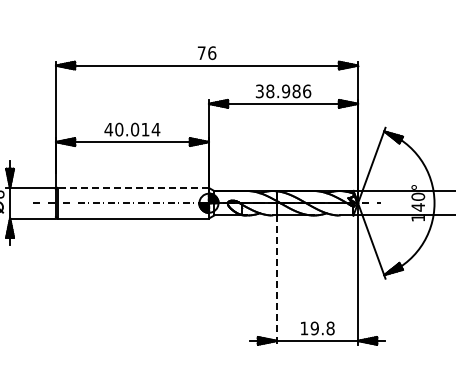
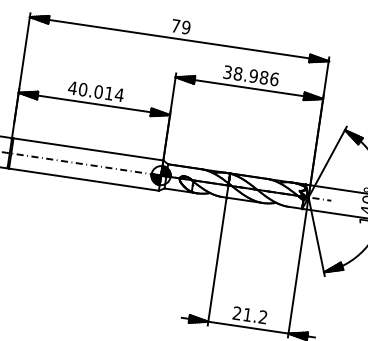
text: (212, 52) -> (186, 26), 76 -> 79
line: (133, 187) -> (88, 149), dashed -> solid
line: (276, 280) -> (216, 261), dashed -> solid
text: (317, 328) -> (250, 315), 19.8 -> 21.2

